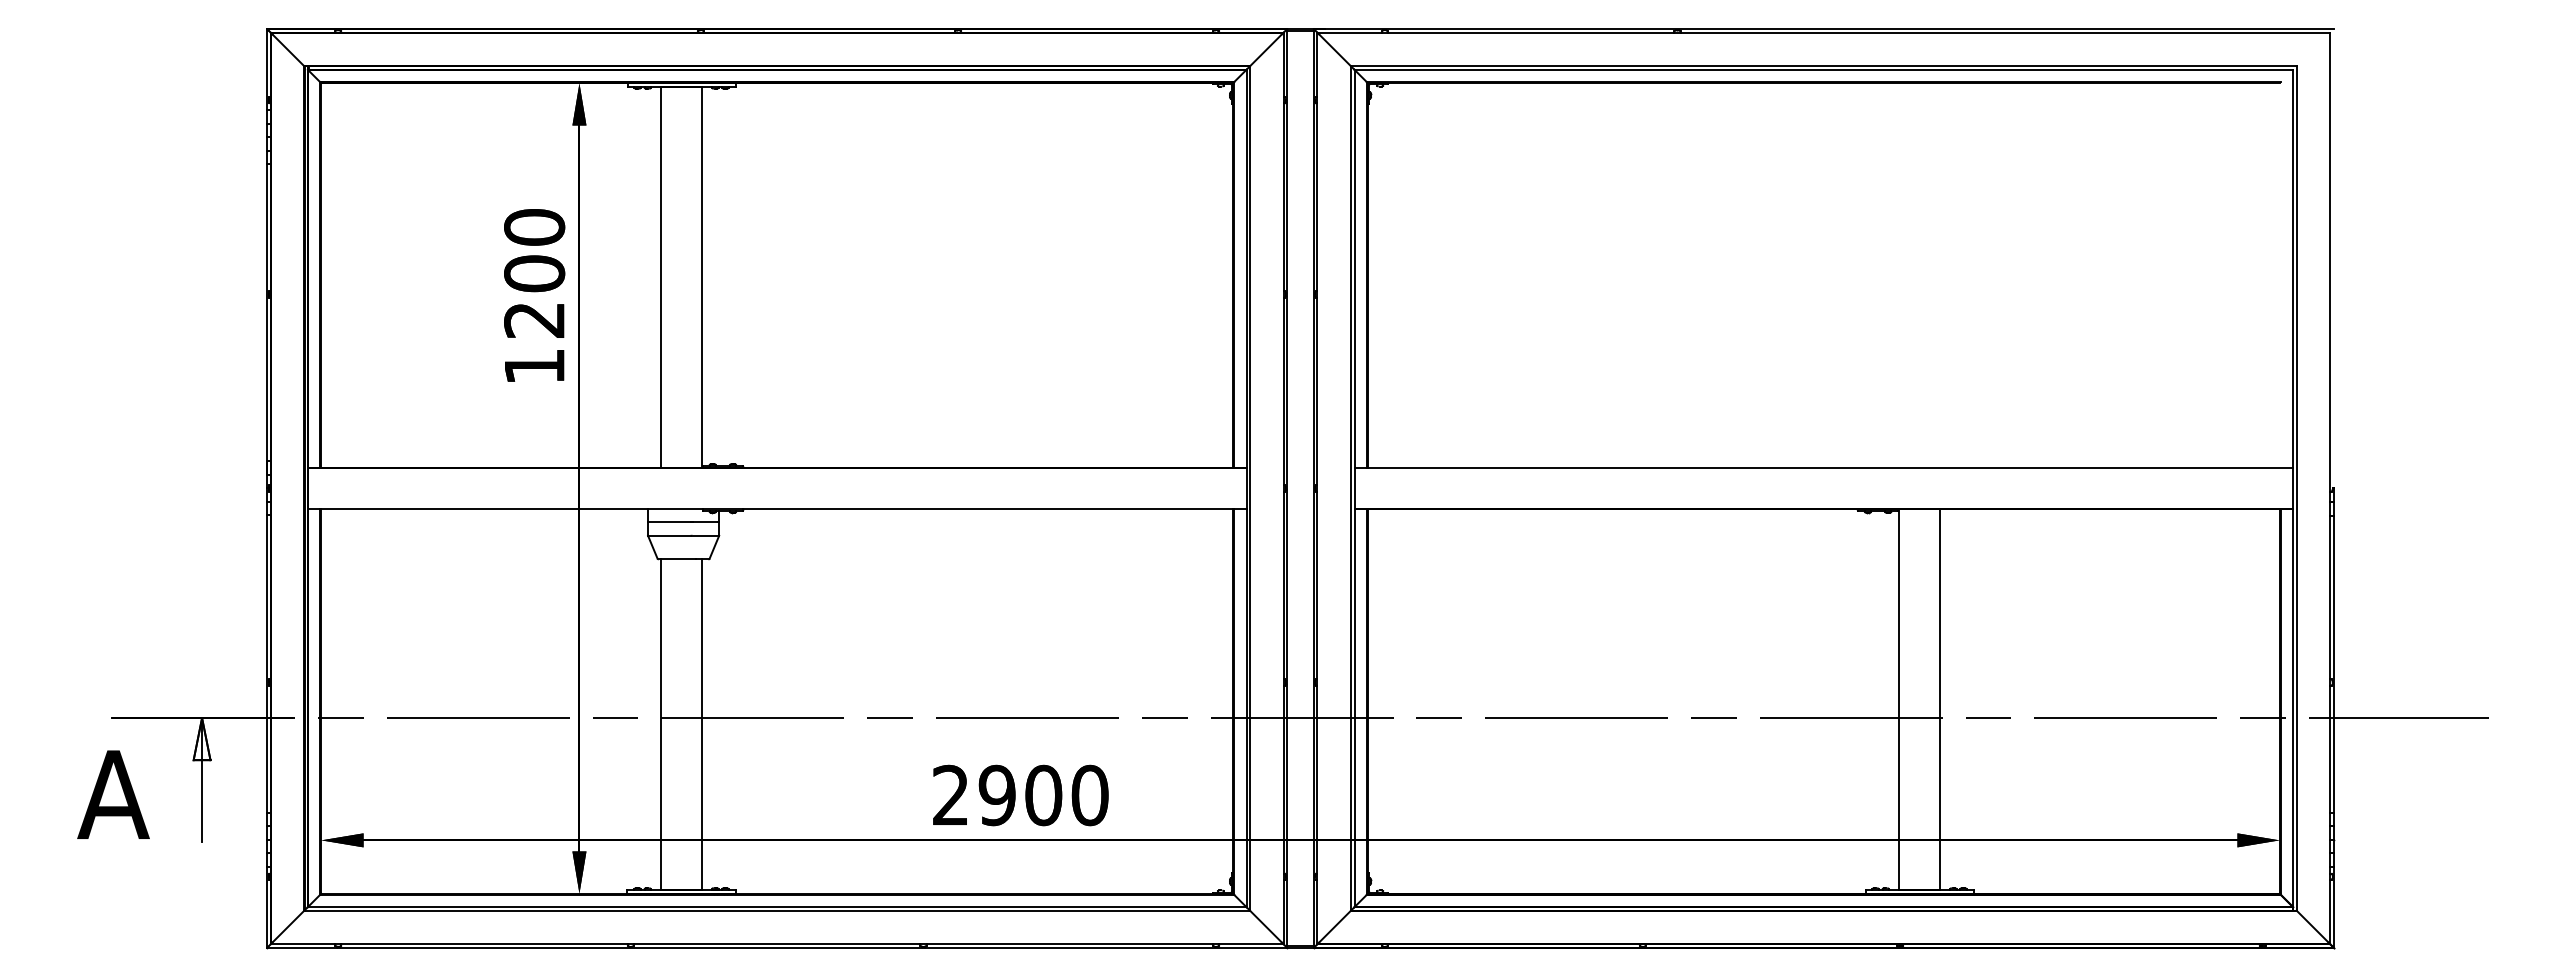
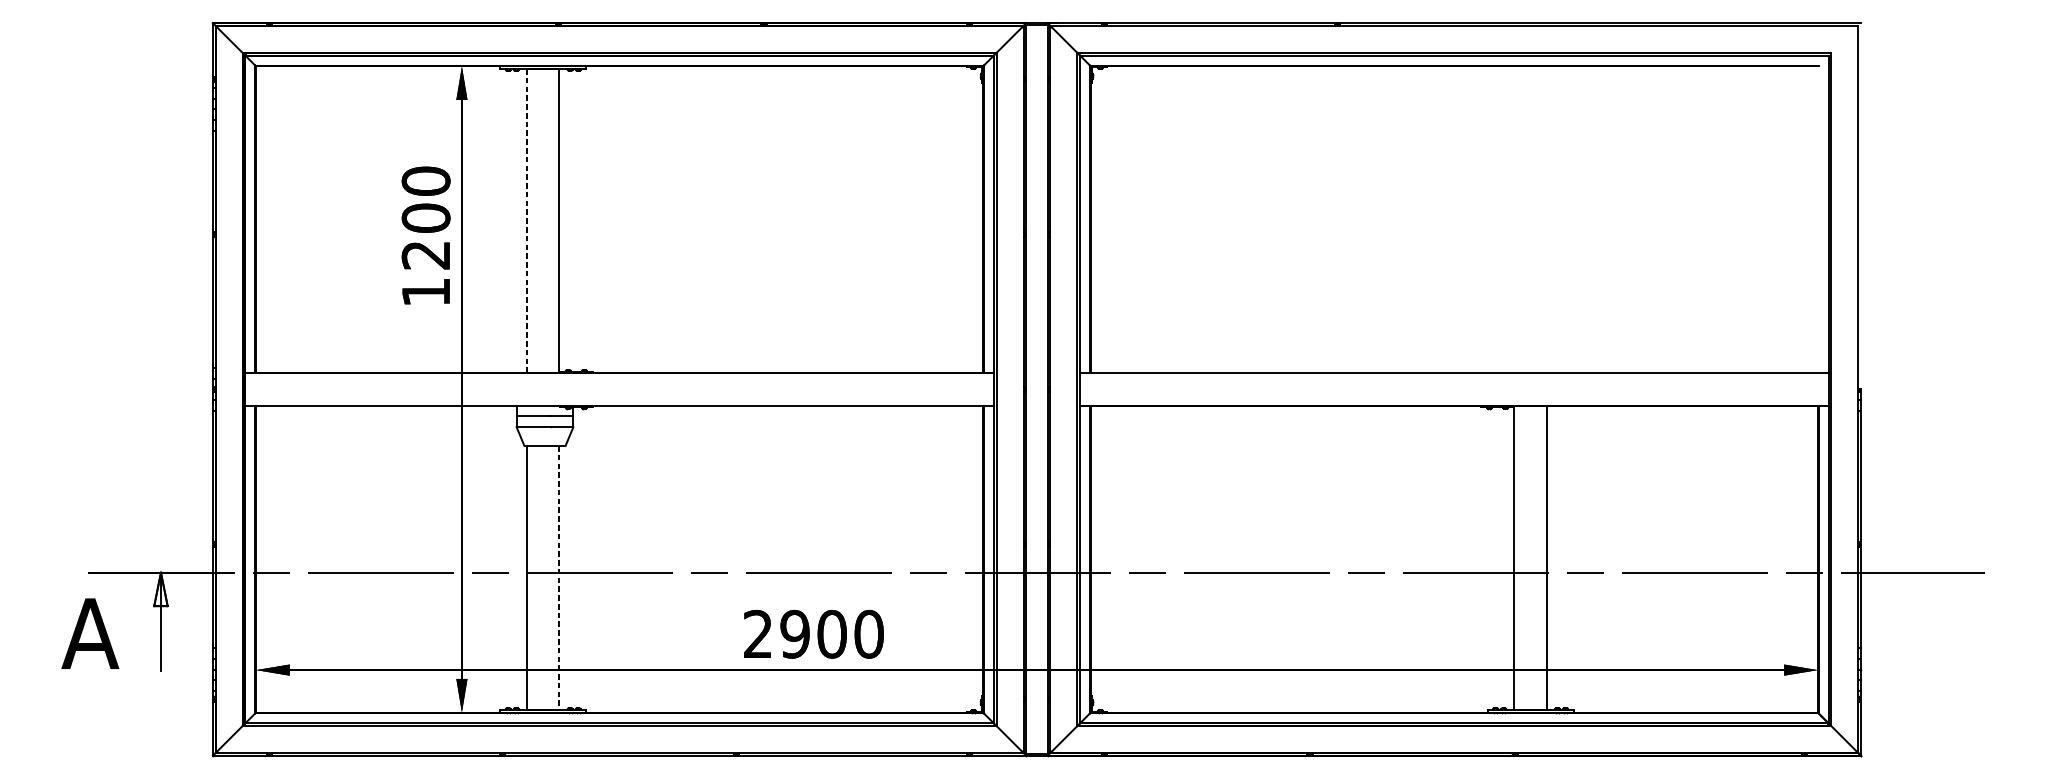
line: (661, 277) -> (527, 221), solid -> dashed
line: (701, 725) -> (559, 578), solid -> dashed

